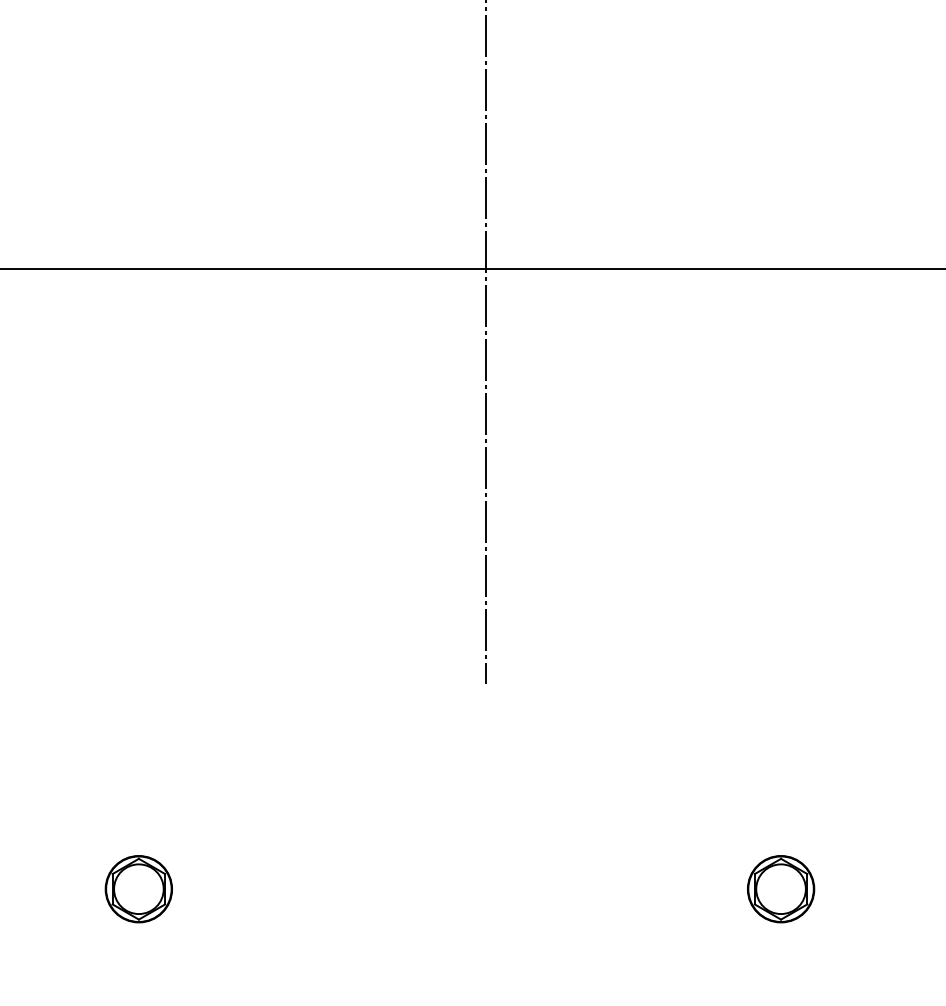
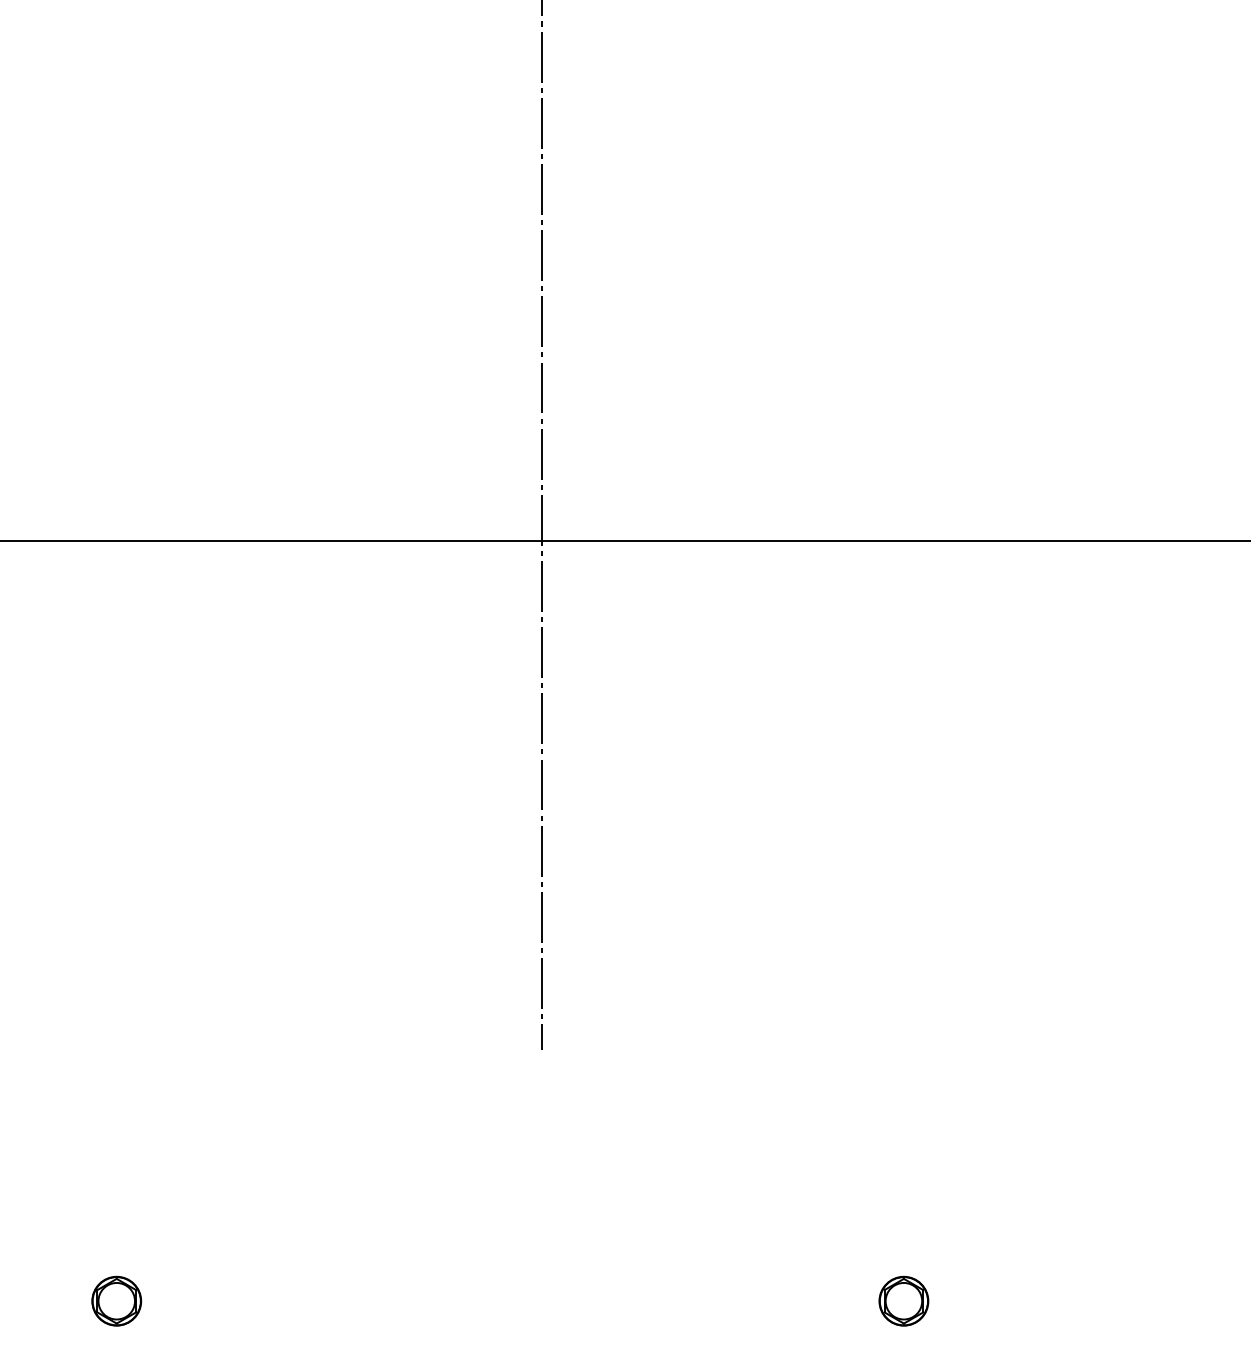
part: (138, 888) -> (116, 1300), size x0.6
part: (780, 888) -> (903, 1300), size x0.6

